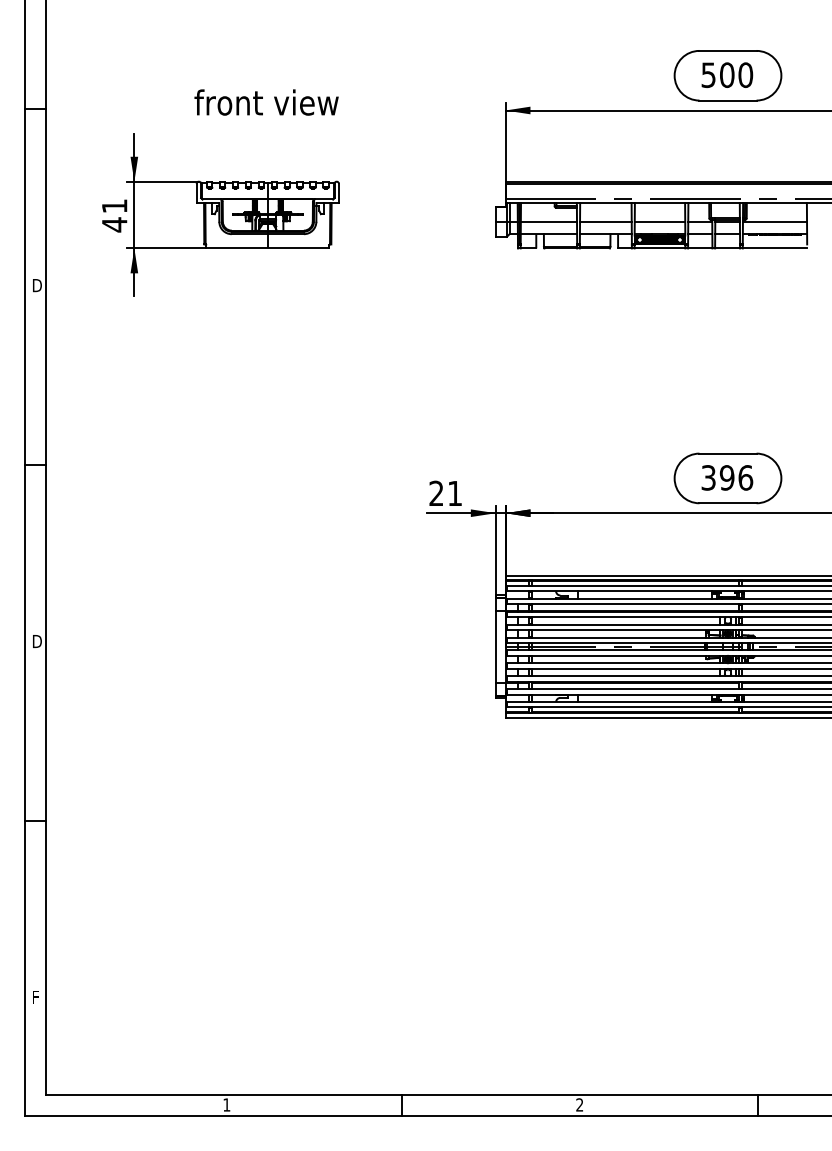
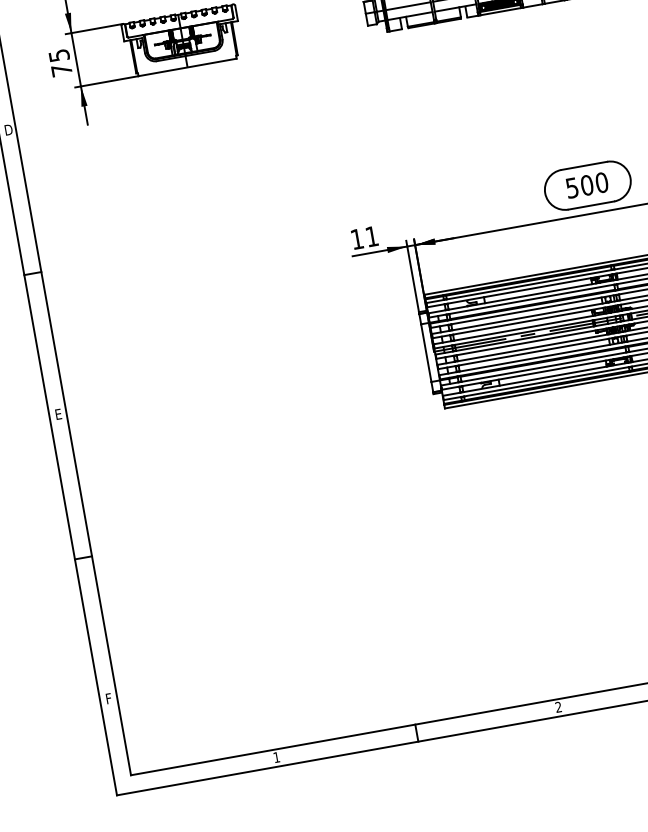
text: (114, 215) -> (60, 62), 41 -> 75
text: (727, 477) -> (587, 185), 396 -> 500
text: (436, 492) -> (357, 238), 21 -> 11
text: (37, 641) -> (59, 414), D -> E

